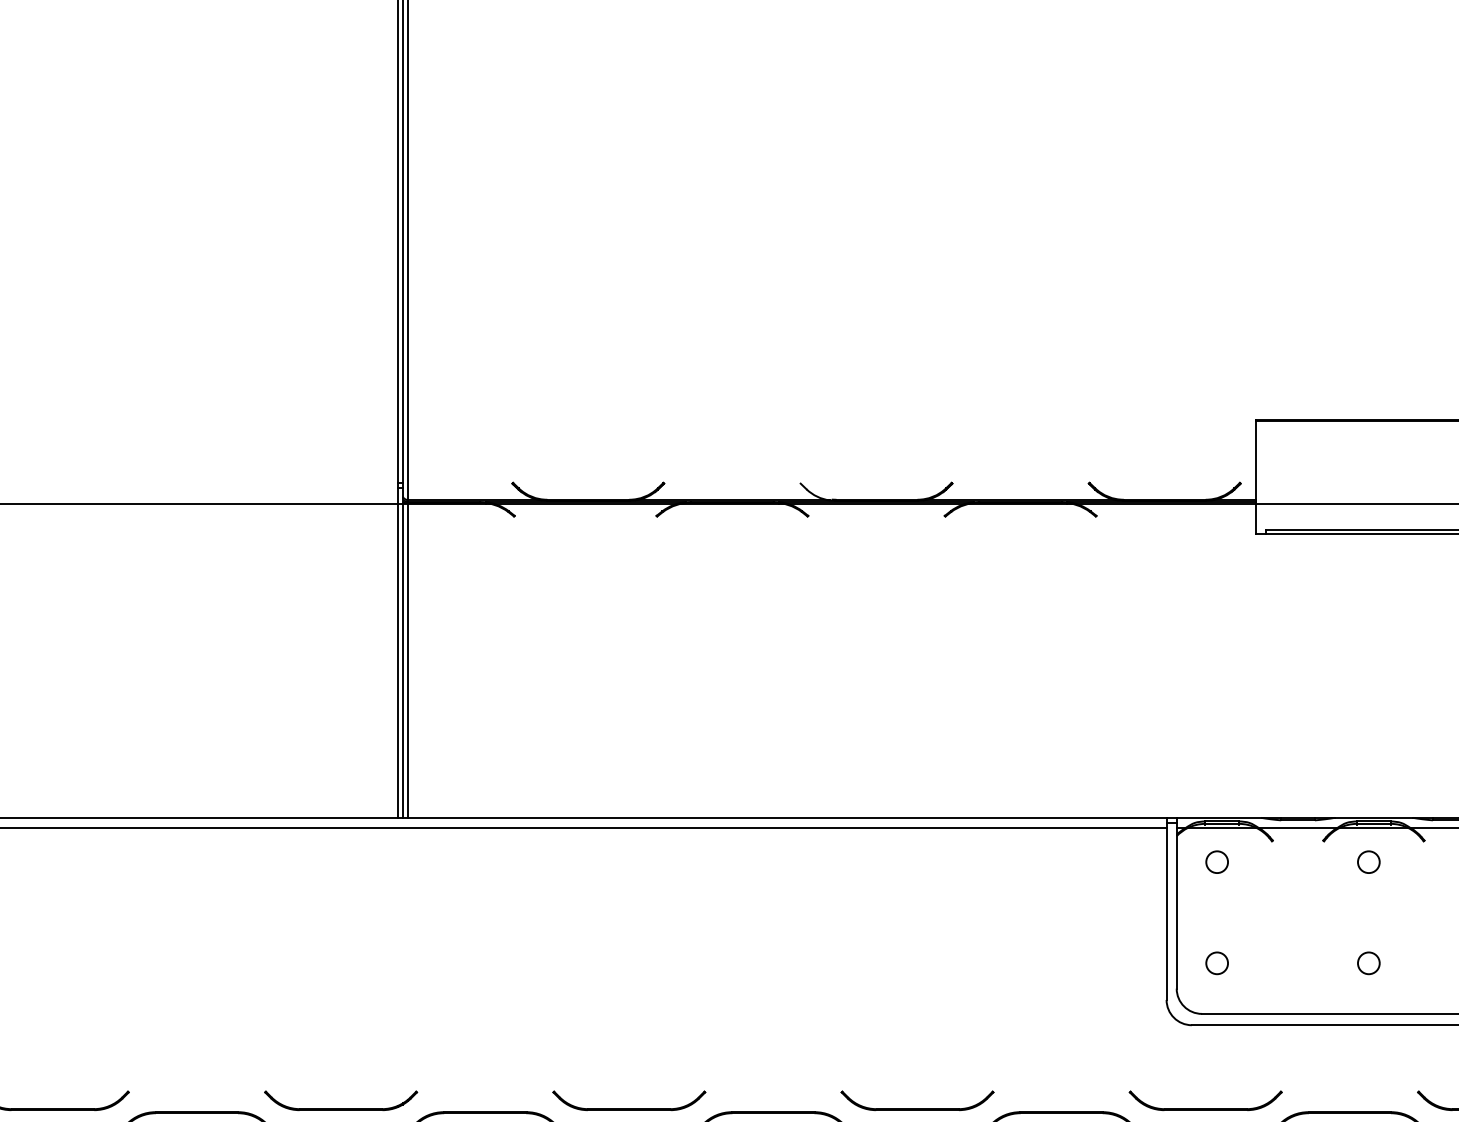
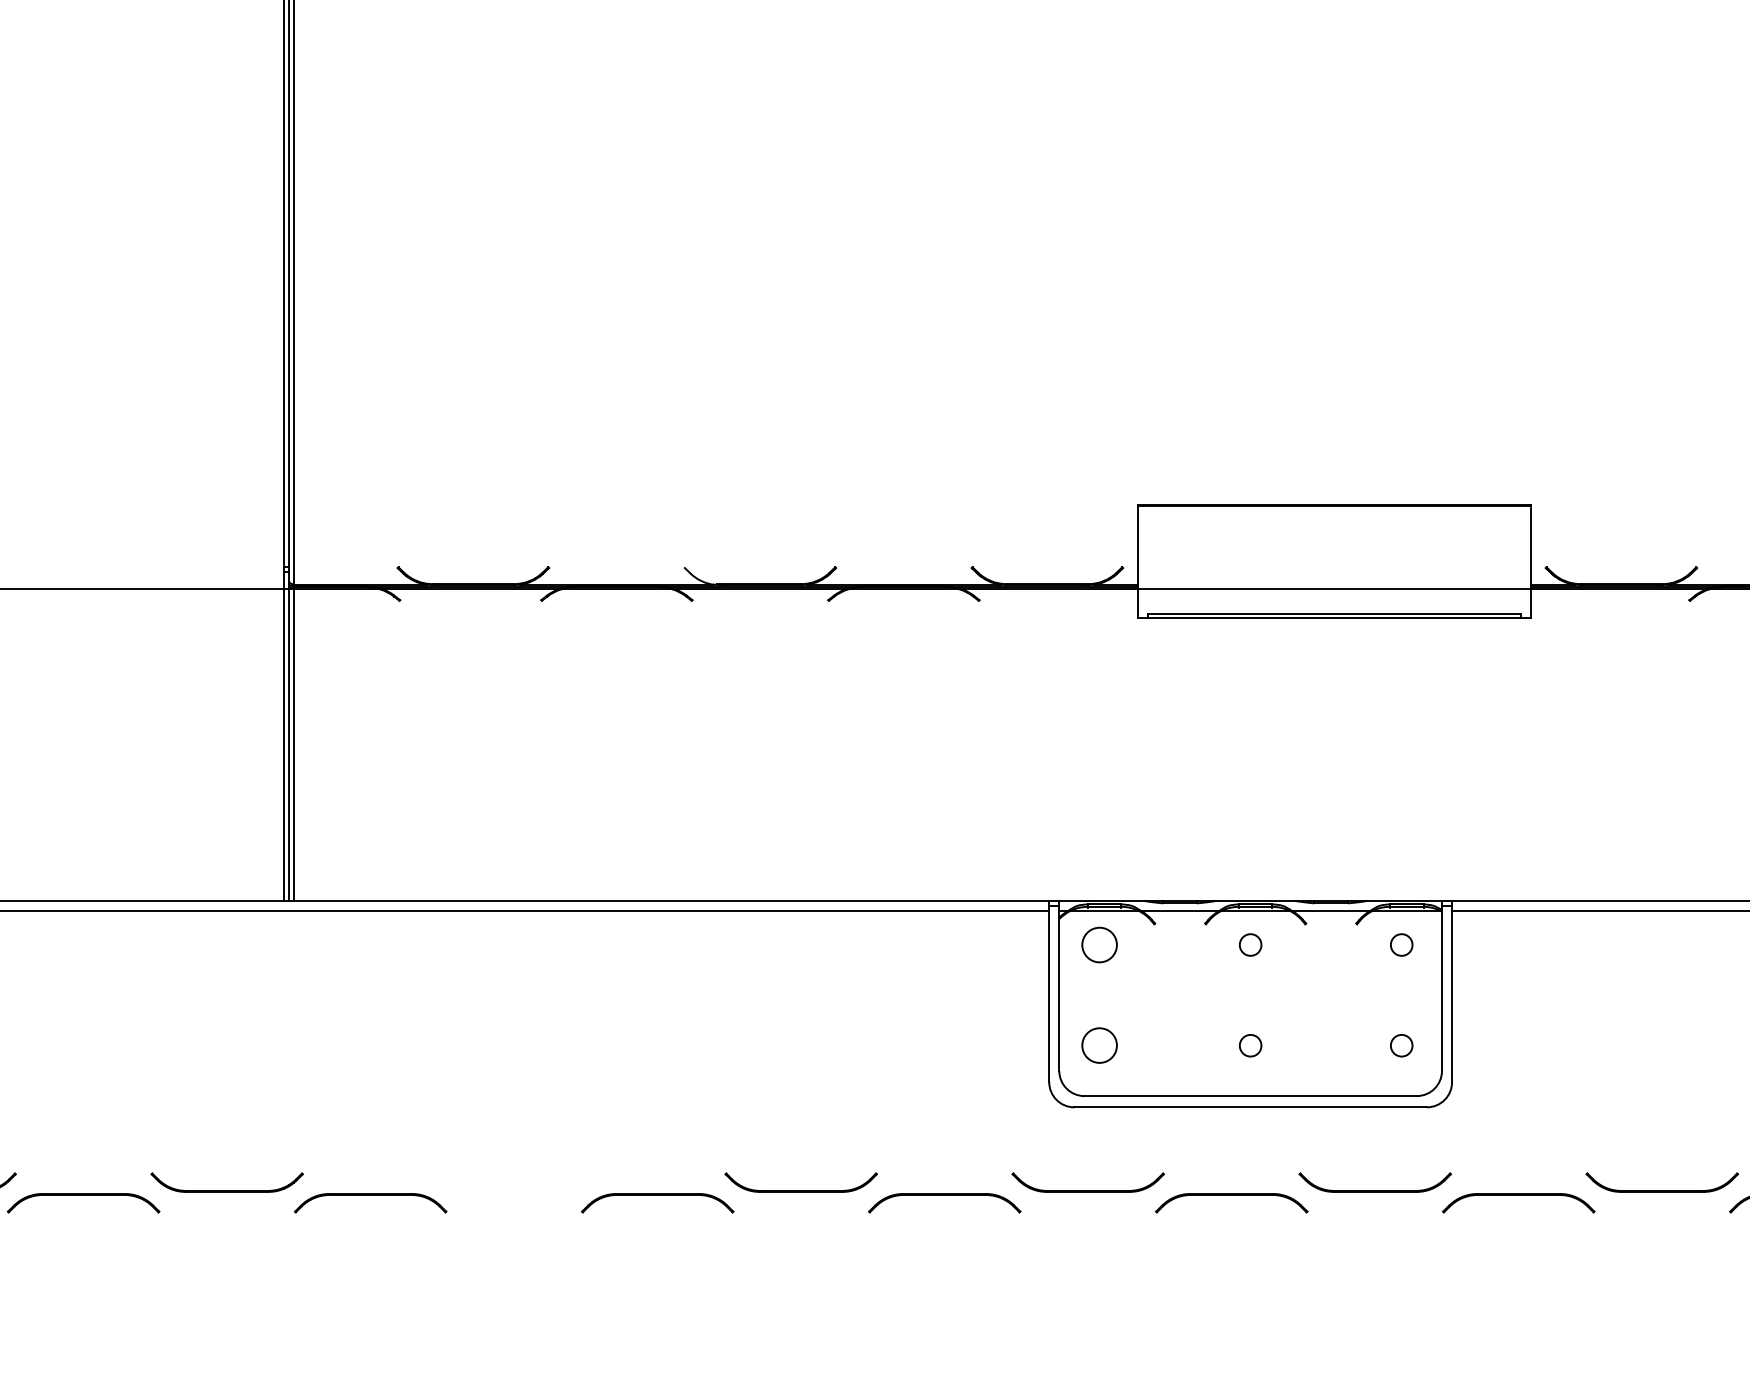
circle: (1217, 861) -> (1099, 944), size x1.6
circle: (1217, 963) -> (1099, 1045), size x1.6
part: (628, 1108) -> (513, 1190), removed

